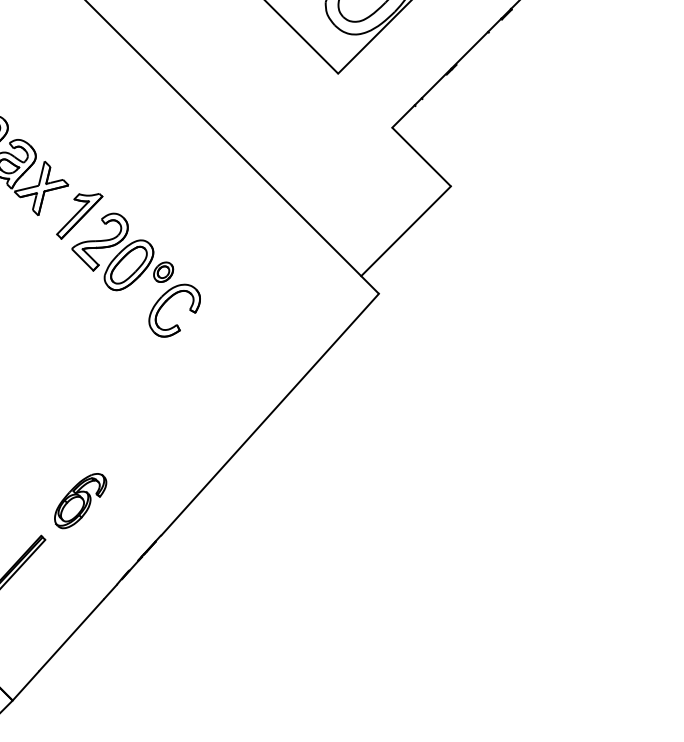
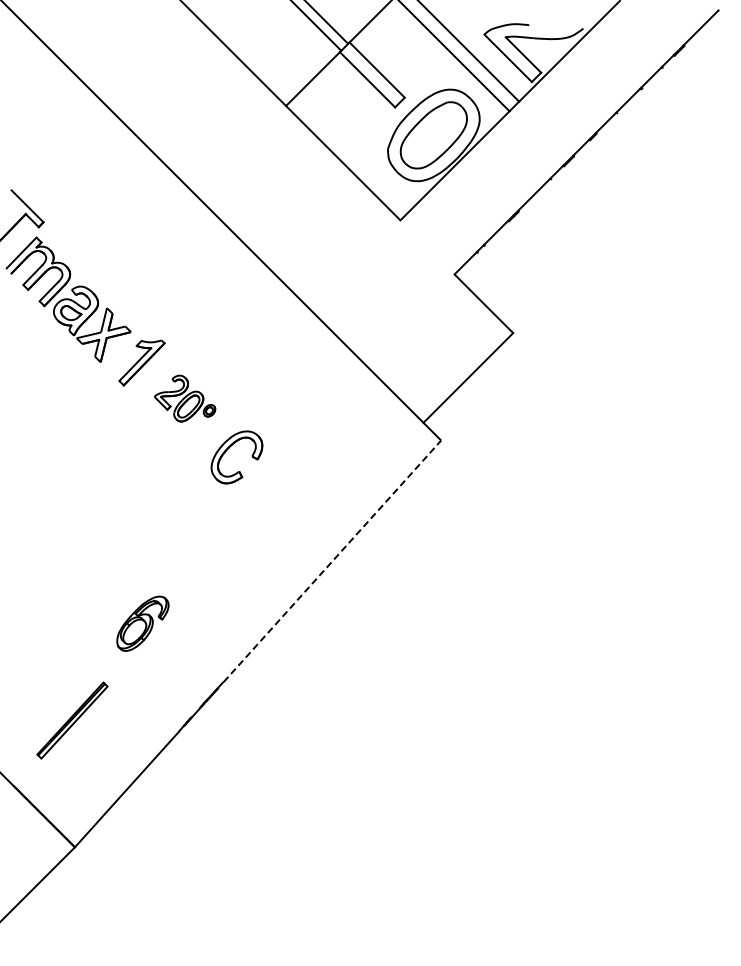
part: (122, 251) -> (184, 398), size x0.6
line: (270, 414) -> (332, 561), solid -> dashed
part: (80, 500) -> (142, 623), moved

